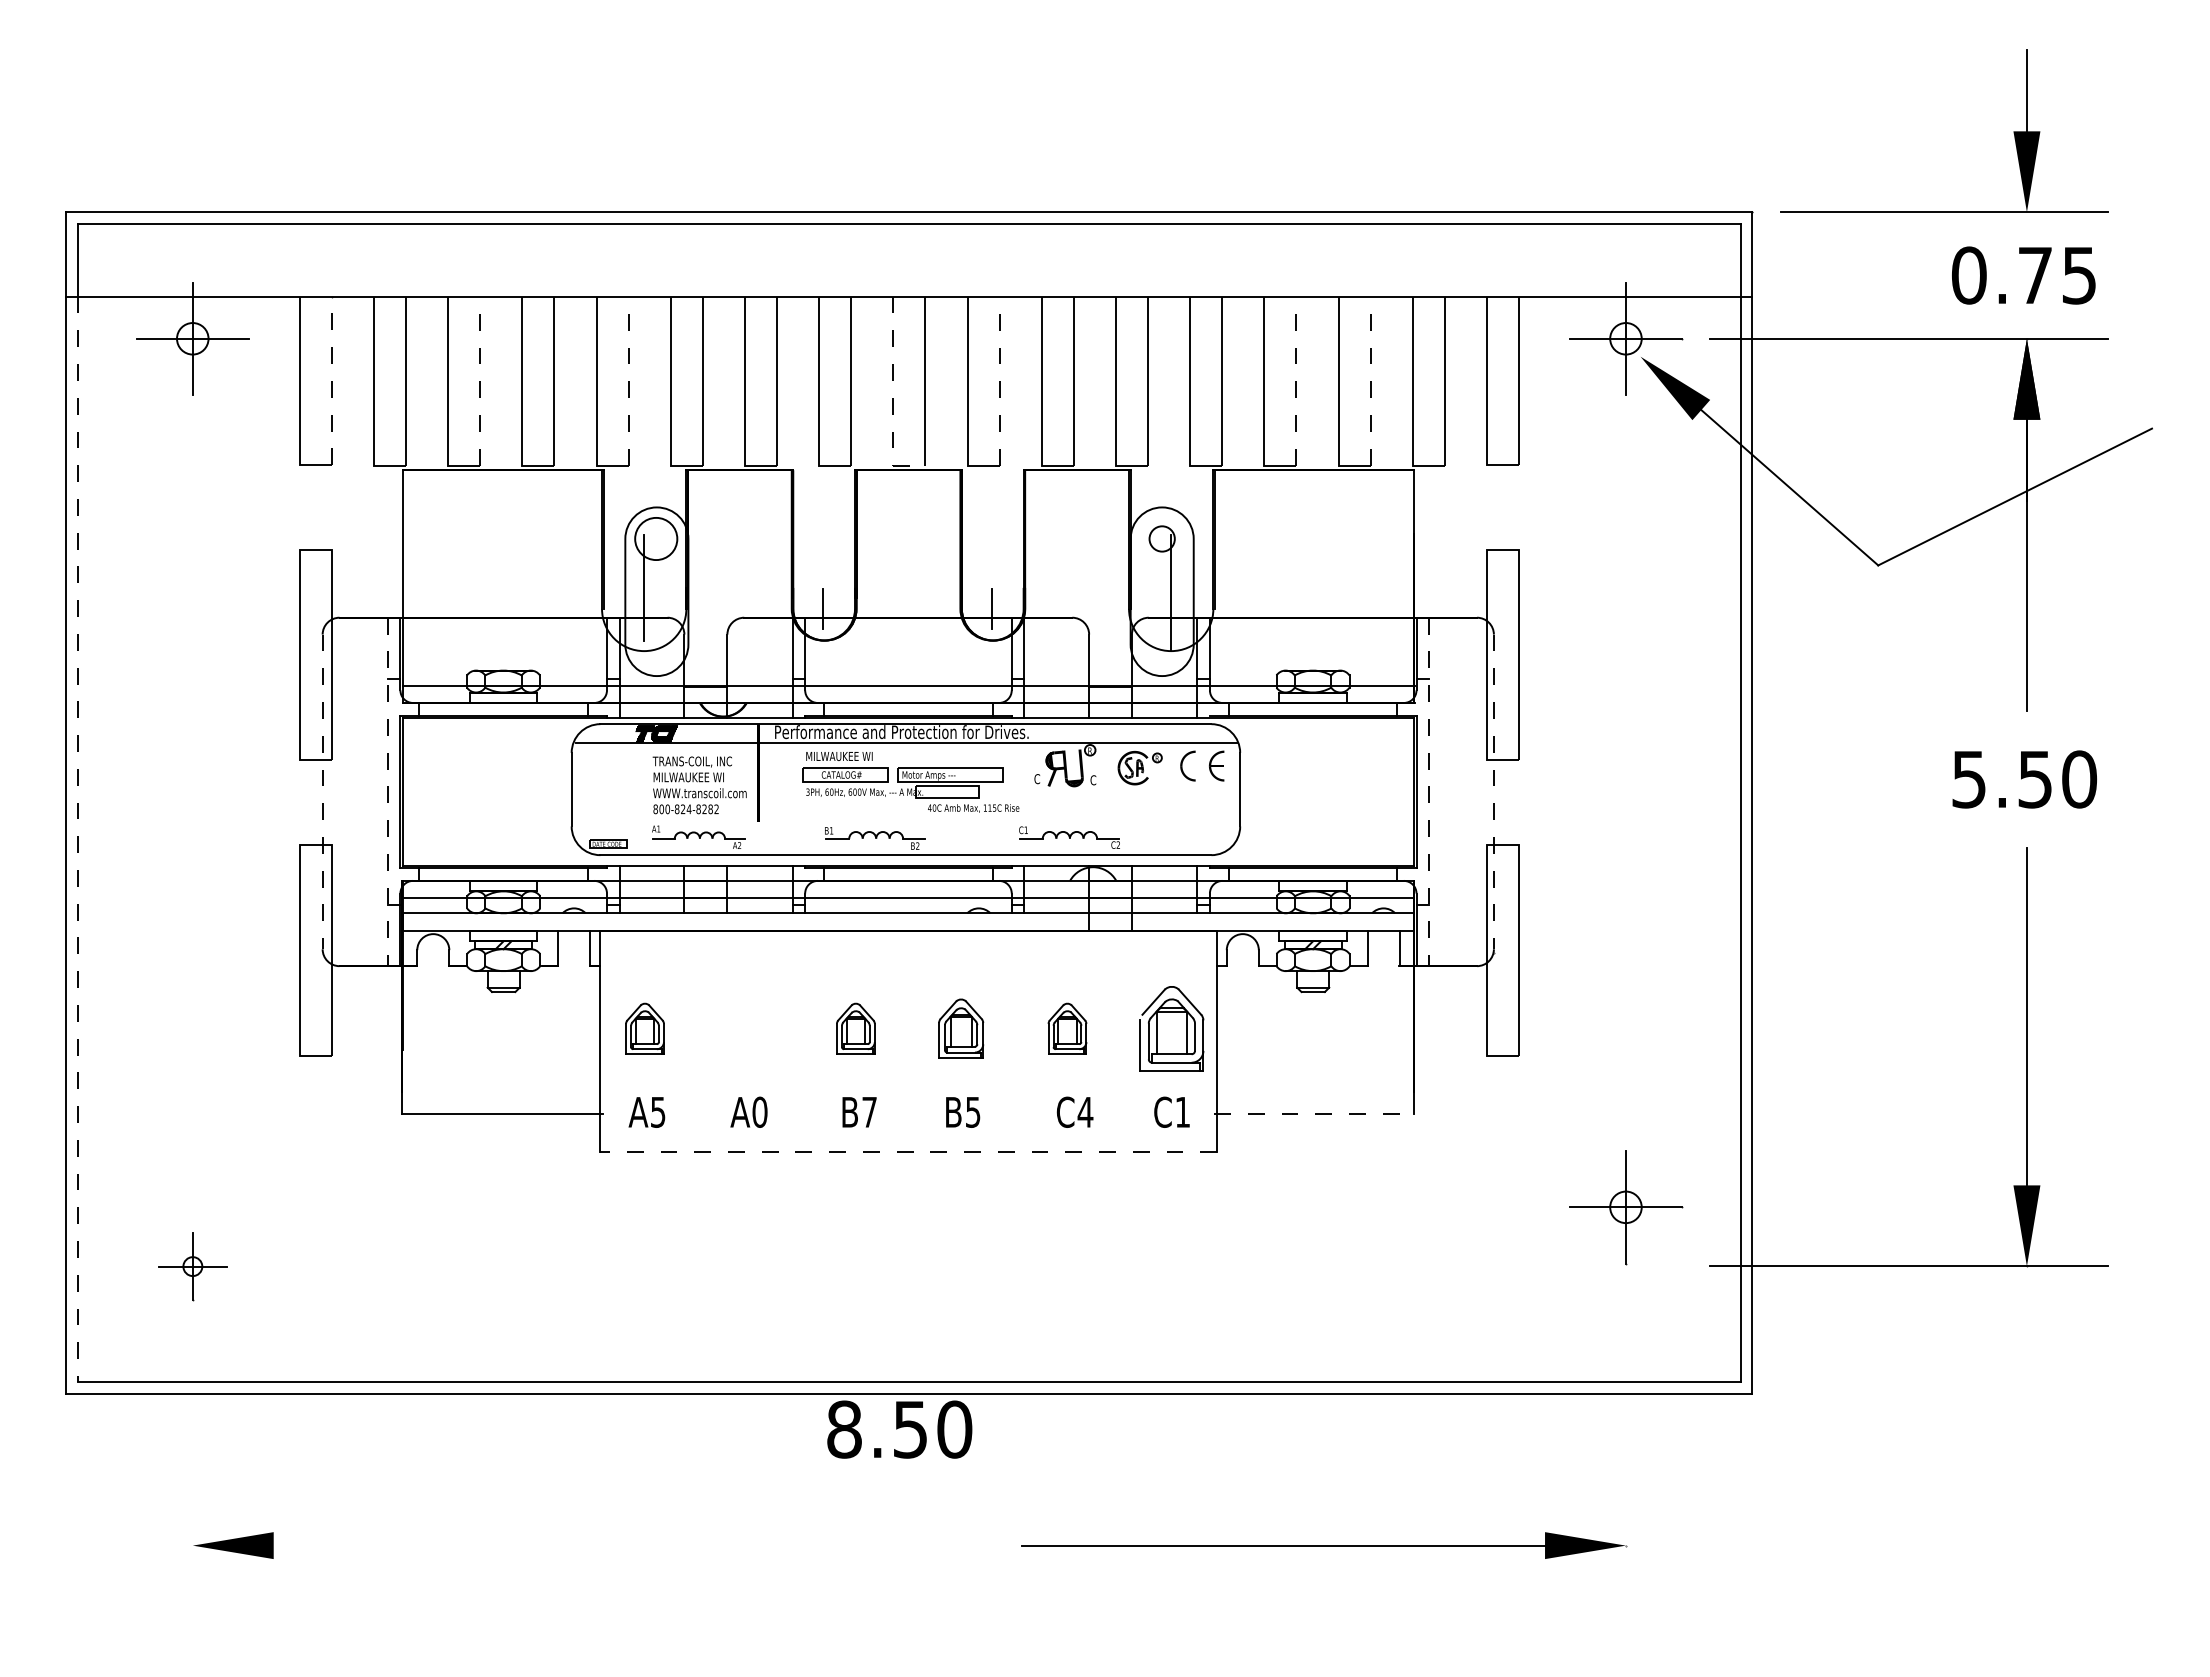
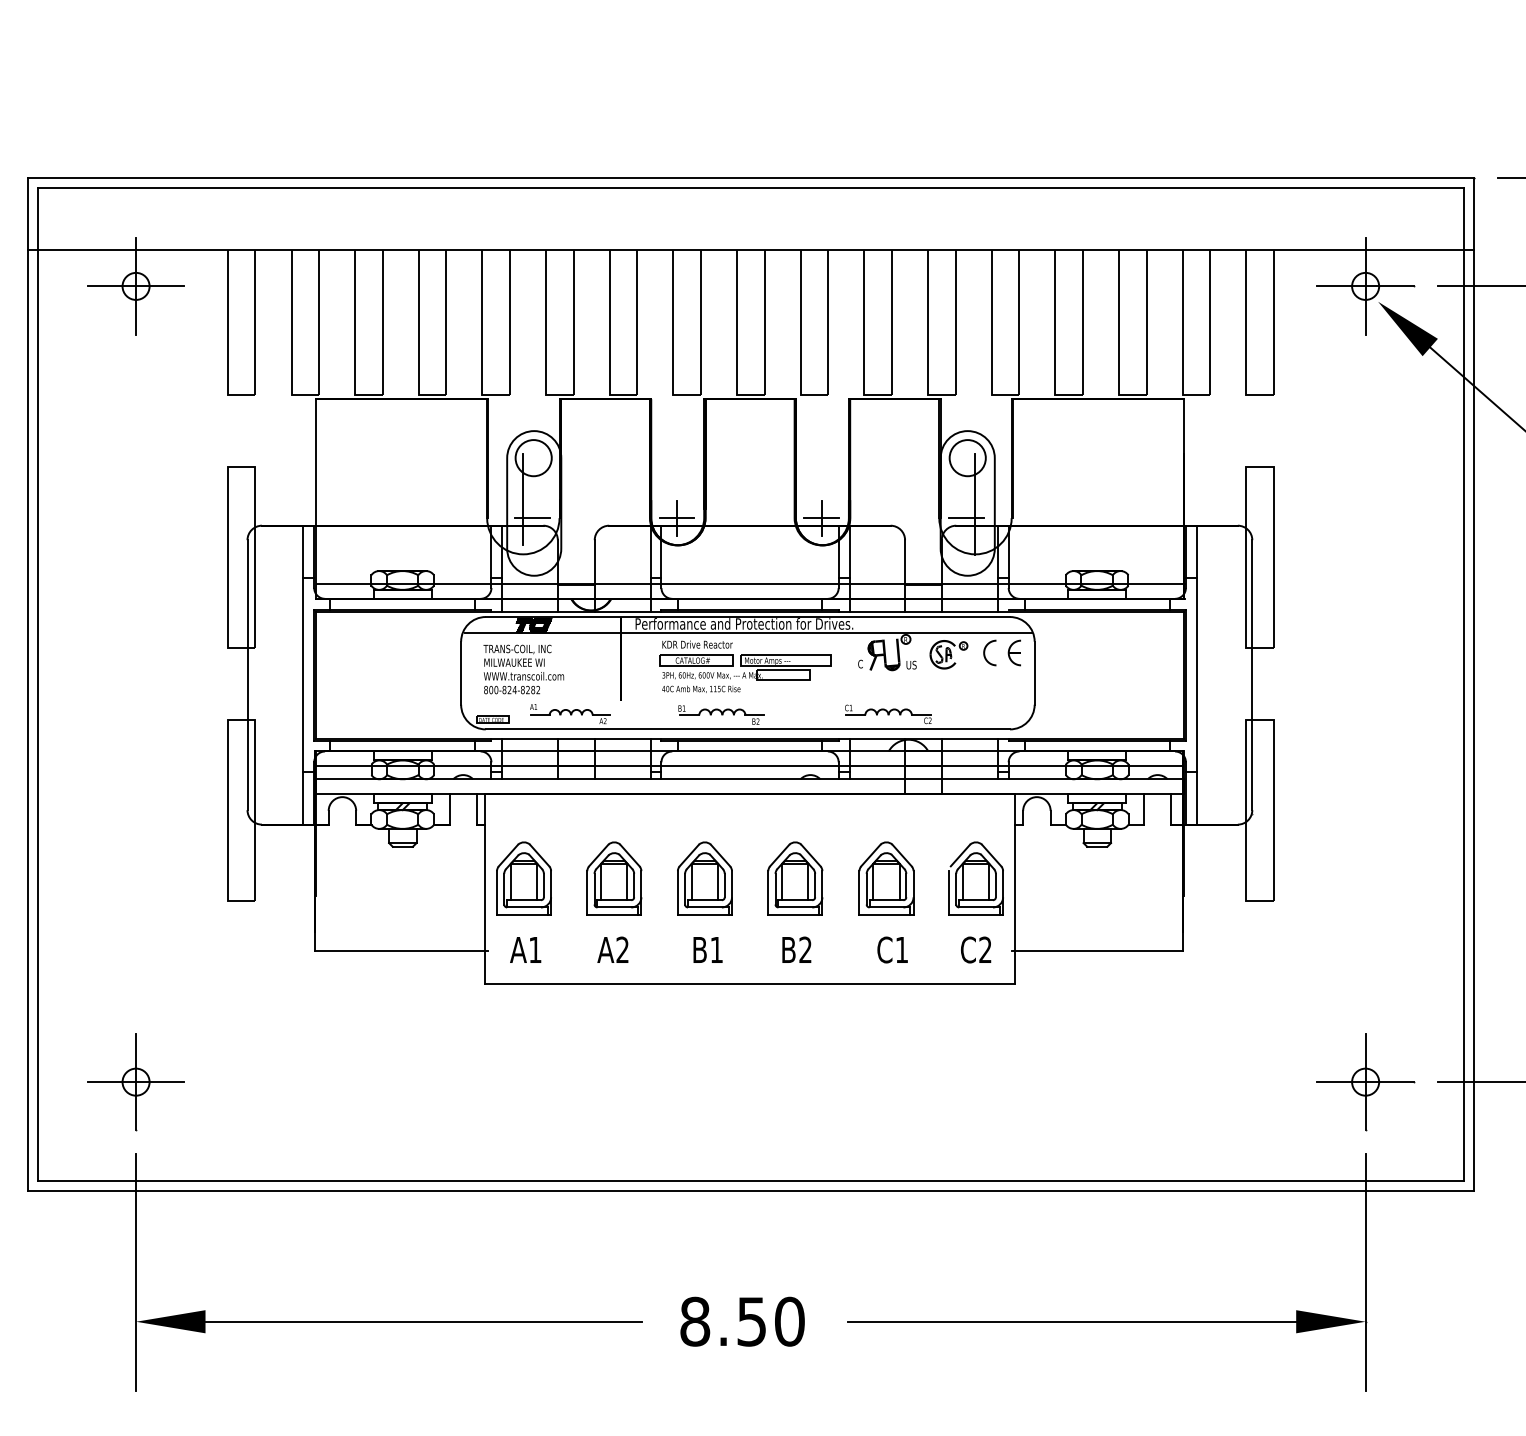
line: (331, 380) -> (255, 322), dashed -> solid
line: (480, 380) -> (382, 322), dashed -> solid
line: (628, 380) -> (509, 322), dashed -> solid
line: (999, 380) -> (828, 322), dashed -> solid
line: (1296, 380) -> (1082, 322), dashed -> solid
line: (1370, 380) -> (1146, 322), dashed -> solid
line: (893, 398) -> (737, 337), dashed -> solid
circle: (1162, 538) -> (968, 457), size x1.67
line: (654, 608) -> (532, 517), added
line: (823, 608) -> (677, 517), added
line: (991, 608) -> (821, 517), added
line: (1160, 608) -> (966, 517), added
text: (847, 756) -> (697, 644), MILWAUKEE WI -> KDR Drive Reactor
text: (1096, 780) -> (911, 665), C -> US
text: (699, 785) -> (523, 669), moved
line: (322, 792) -> (247, 675), dashed -> solid
line: (387, 792) -> (303, 675), dashed -> solid
line: (1429, 792) -> (1197, 675), dashed -> solid
line: (1493, 792) -> (1251, 675), dashed -> solid
text: (973, 808) -> (701, 689), moved
line: (78, 839) -> (38, 715), dashed -> solid
part: (644, 1028) -> (523, 878), size x1.67
part: (749, 1028) -> (613, 878), added
part: (855, 1028) -> (704, 878), size x1.67
part: (960, 1028) -> (794, 878), size x1.43
part: (1067, 1028) -> (886, 878), size x1.67
text: (759, 1111) -> (622, 949), A0 -> A2
text: (973, 1111) -> (805, 949), B5 -> B2
text: (1182, 1111) -> (985, 949), C1 -> C2
text: (658, 1112) -> (535, 950), A5 -> A1
text: (869, 1112) -> (716, 950), B7 -> B1
text: (1085, 1112) -> (901, 950), C4 -> C1
line: (1313, 1113) -> (1097, 951), dashed -> solid
line: (908, 1152) -> (750, 984), dashed -> solid
part: (1626, 1207) -> (1366, 1082), moved
part: (192, 1266) -> (135, 1082), size x1.67
text: (899, 1429) -> (742, 1321), moved
line: (192, 1488) -> (135, 1272), added
line: (1625, 1488) -> (1365, 1272), added
line: (527, 1545) -> (423, 1321), added

